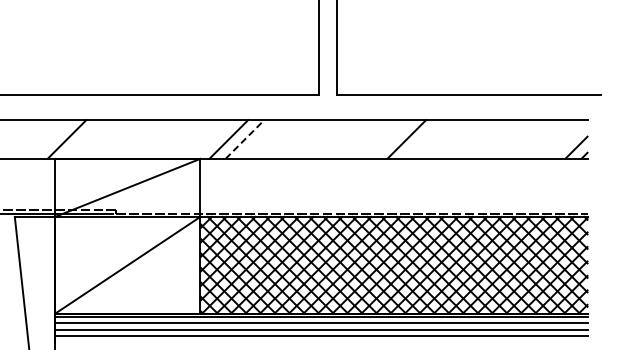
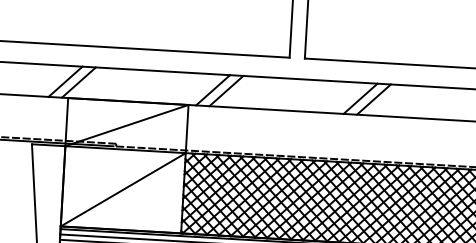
line: (50, 139) -> (65, 81), added
line: (245, 139) -> (226, 91), dashed -> solid
line: (422, 139) -> (373, 99), added

